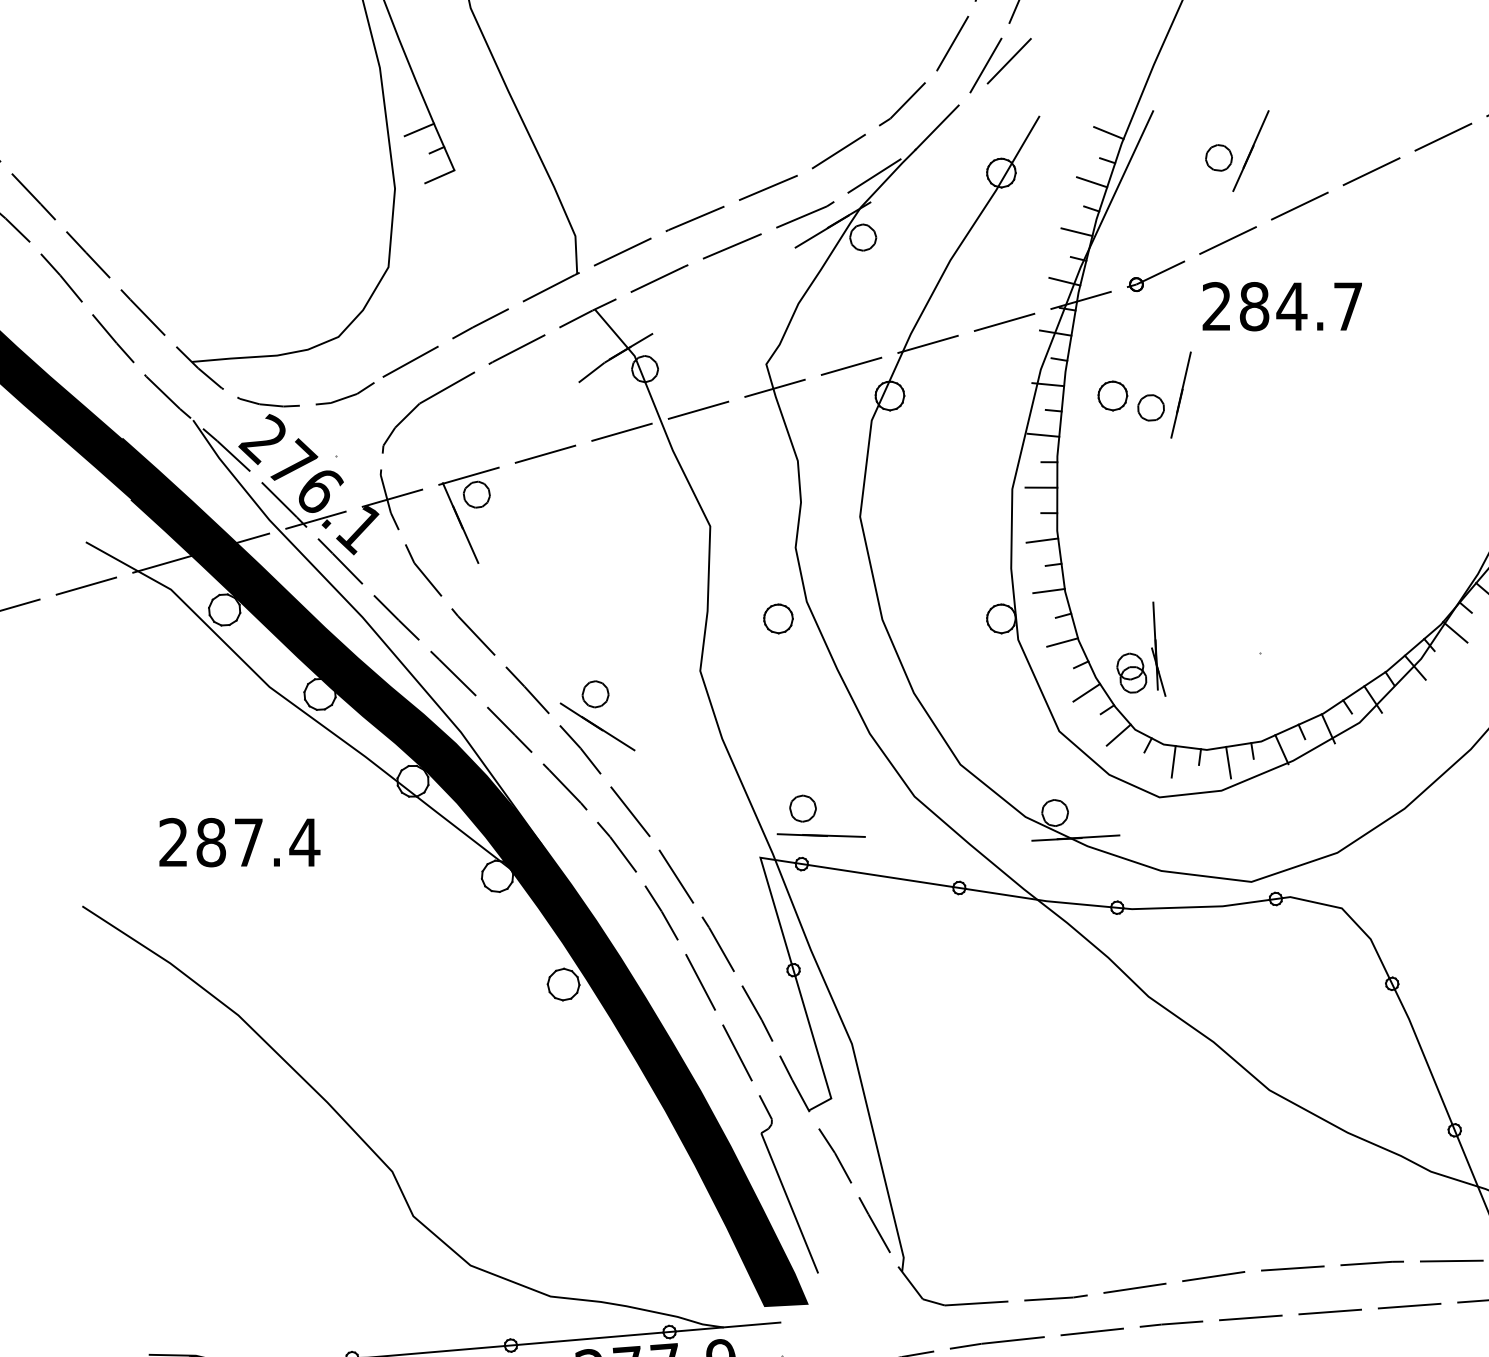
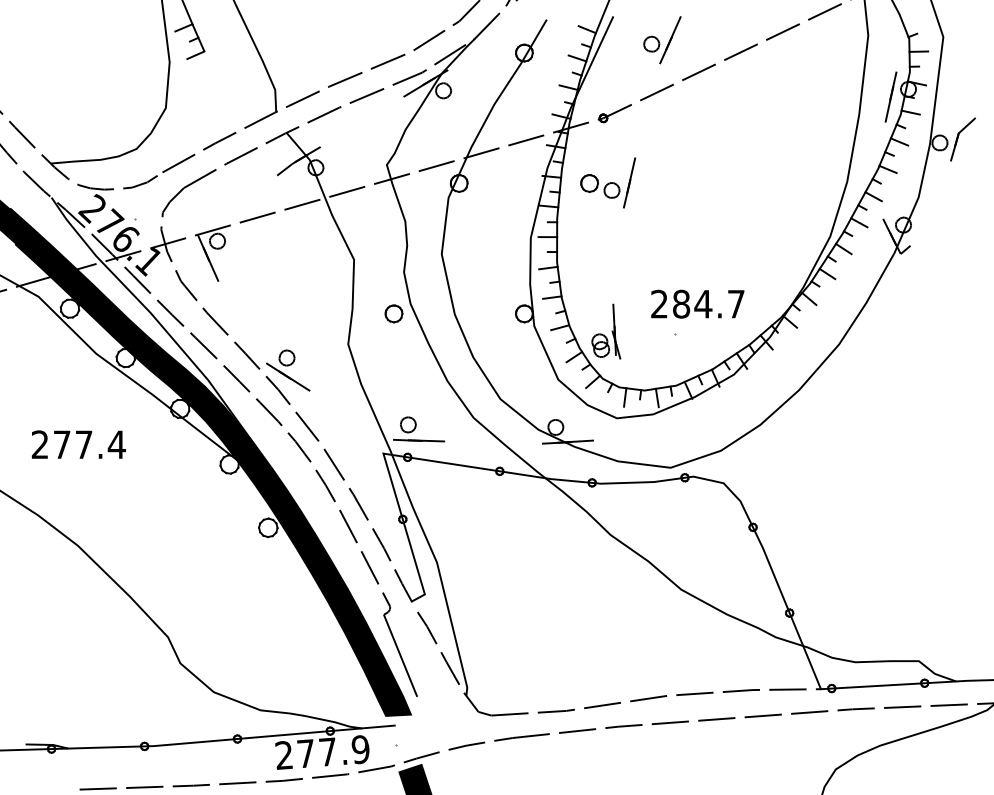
text: (1281, 305) -> (697, 303), moved
text: (210, 842) -> (61, 444), 287.4 -> 277.4

